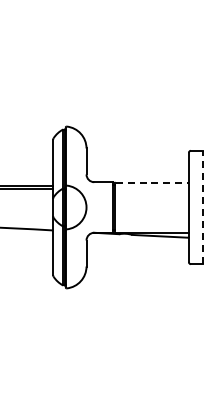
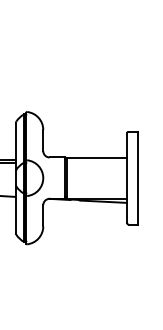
line: (152, 182) -> (97, 157), dashed -> solid
line: (202, 207) -> (138, 178), dashed -> solid

